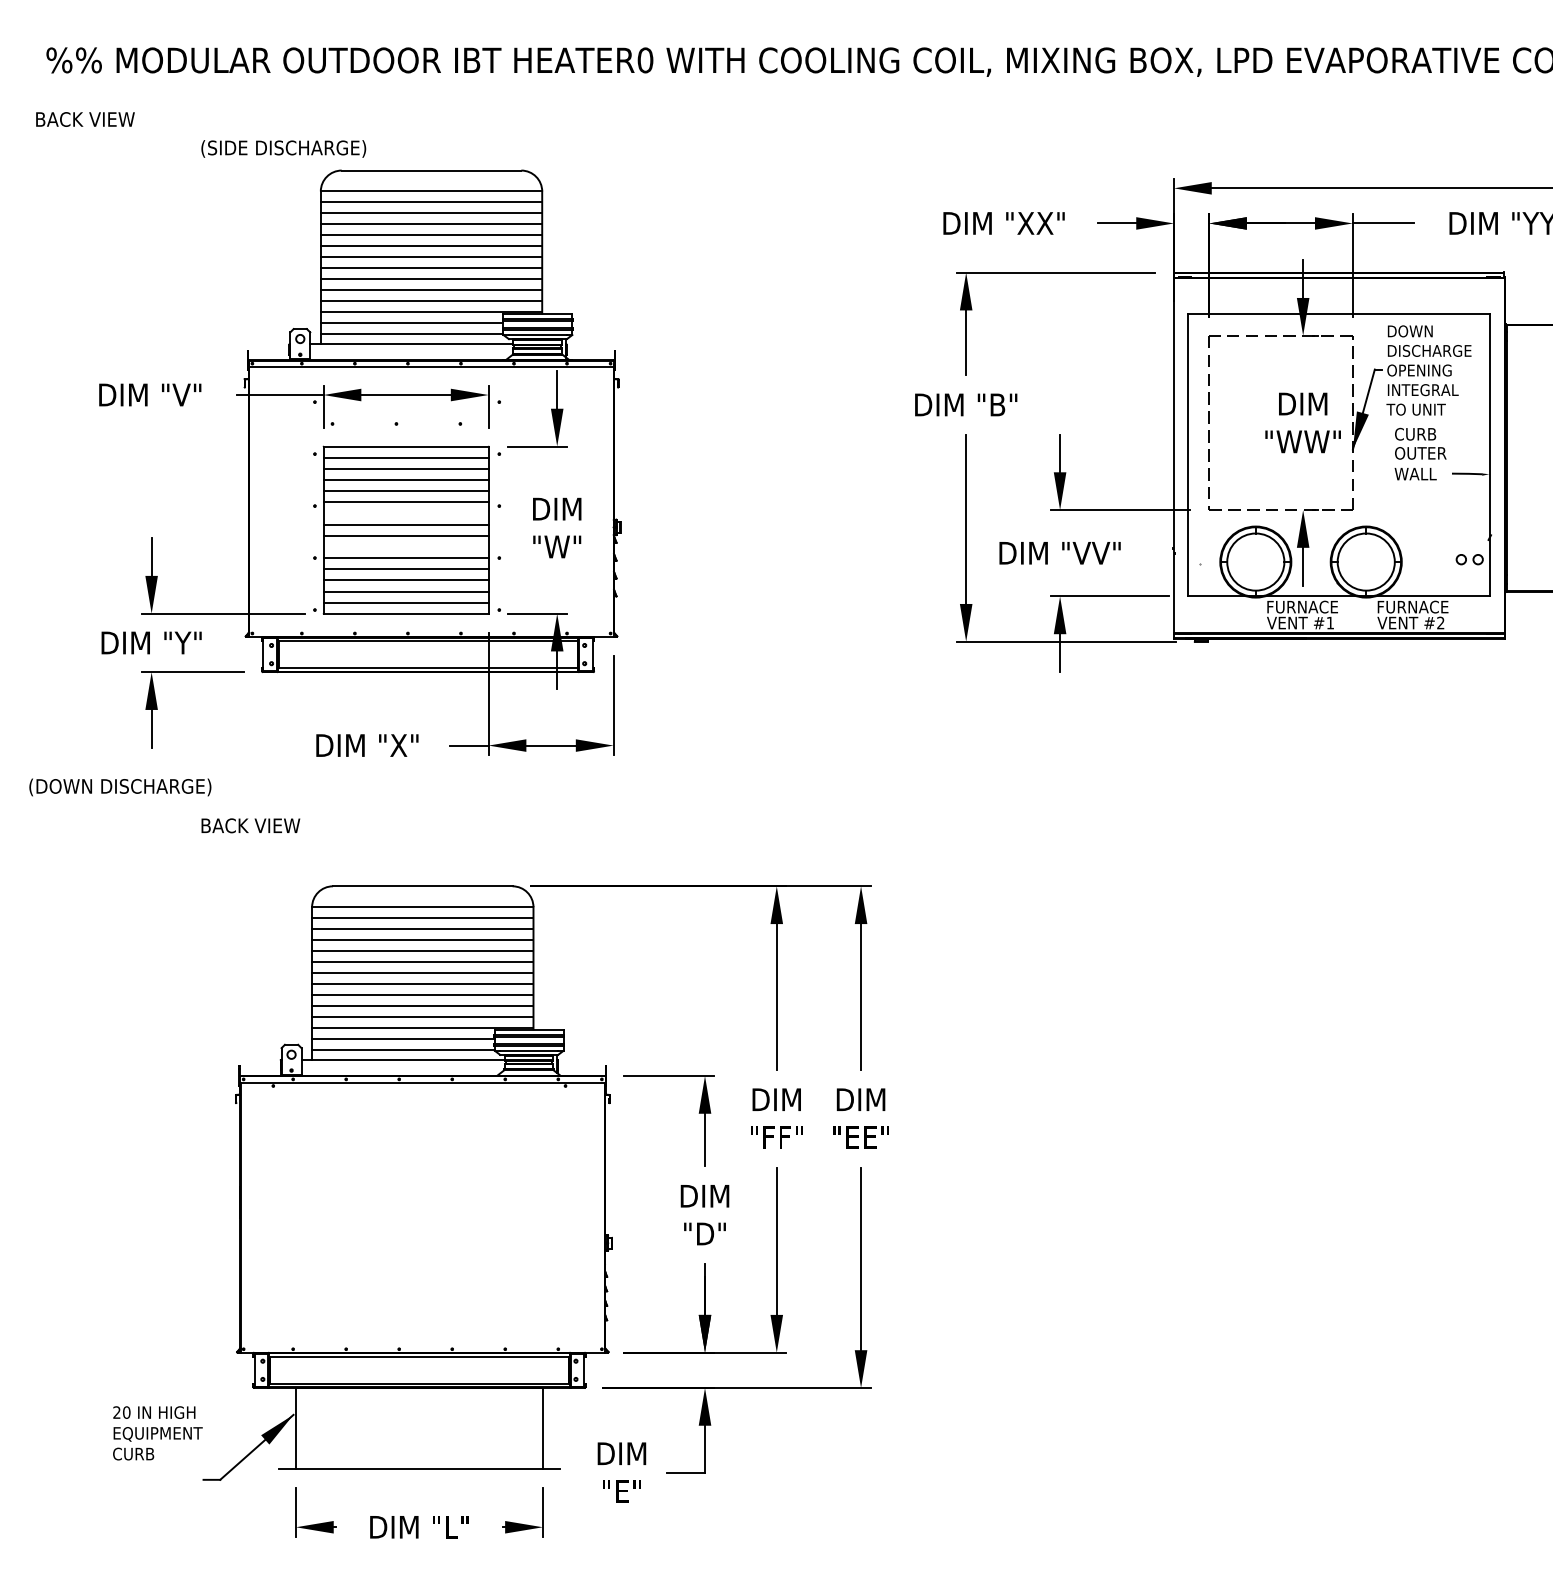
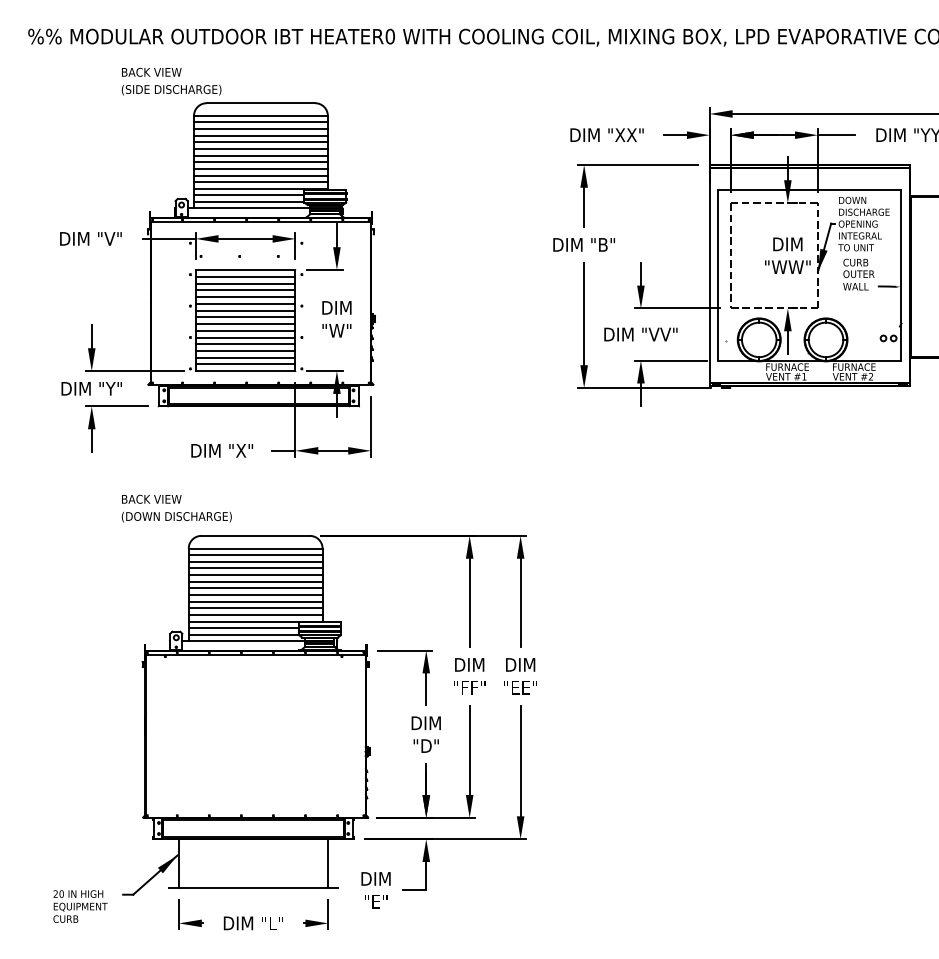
text: (85, 118) -> (151, 71), moved
line: (405, 513) -> (245, 310), added
line: (405, 546) -> (245, 330), added
text: (119, 786) -> (176, 516), moved
text: (157, 1433) -> (80, 906), moved

